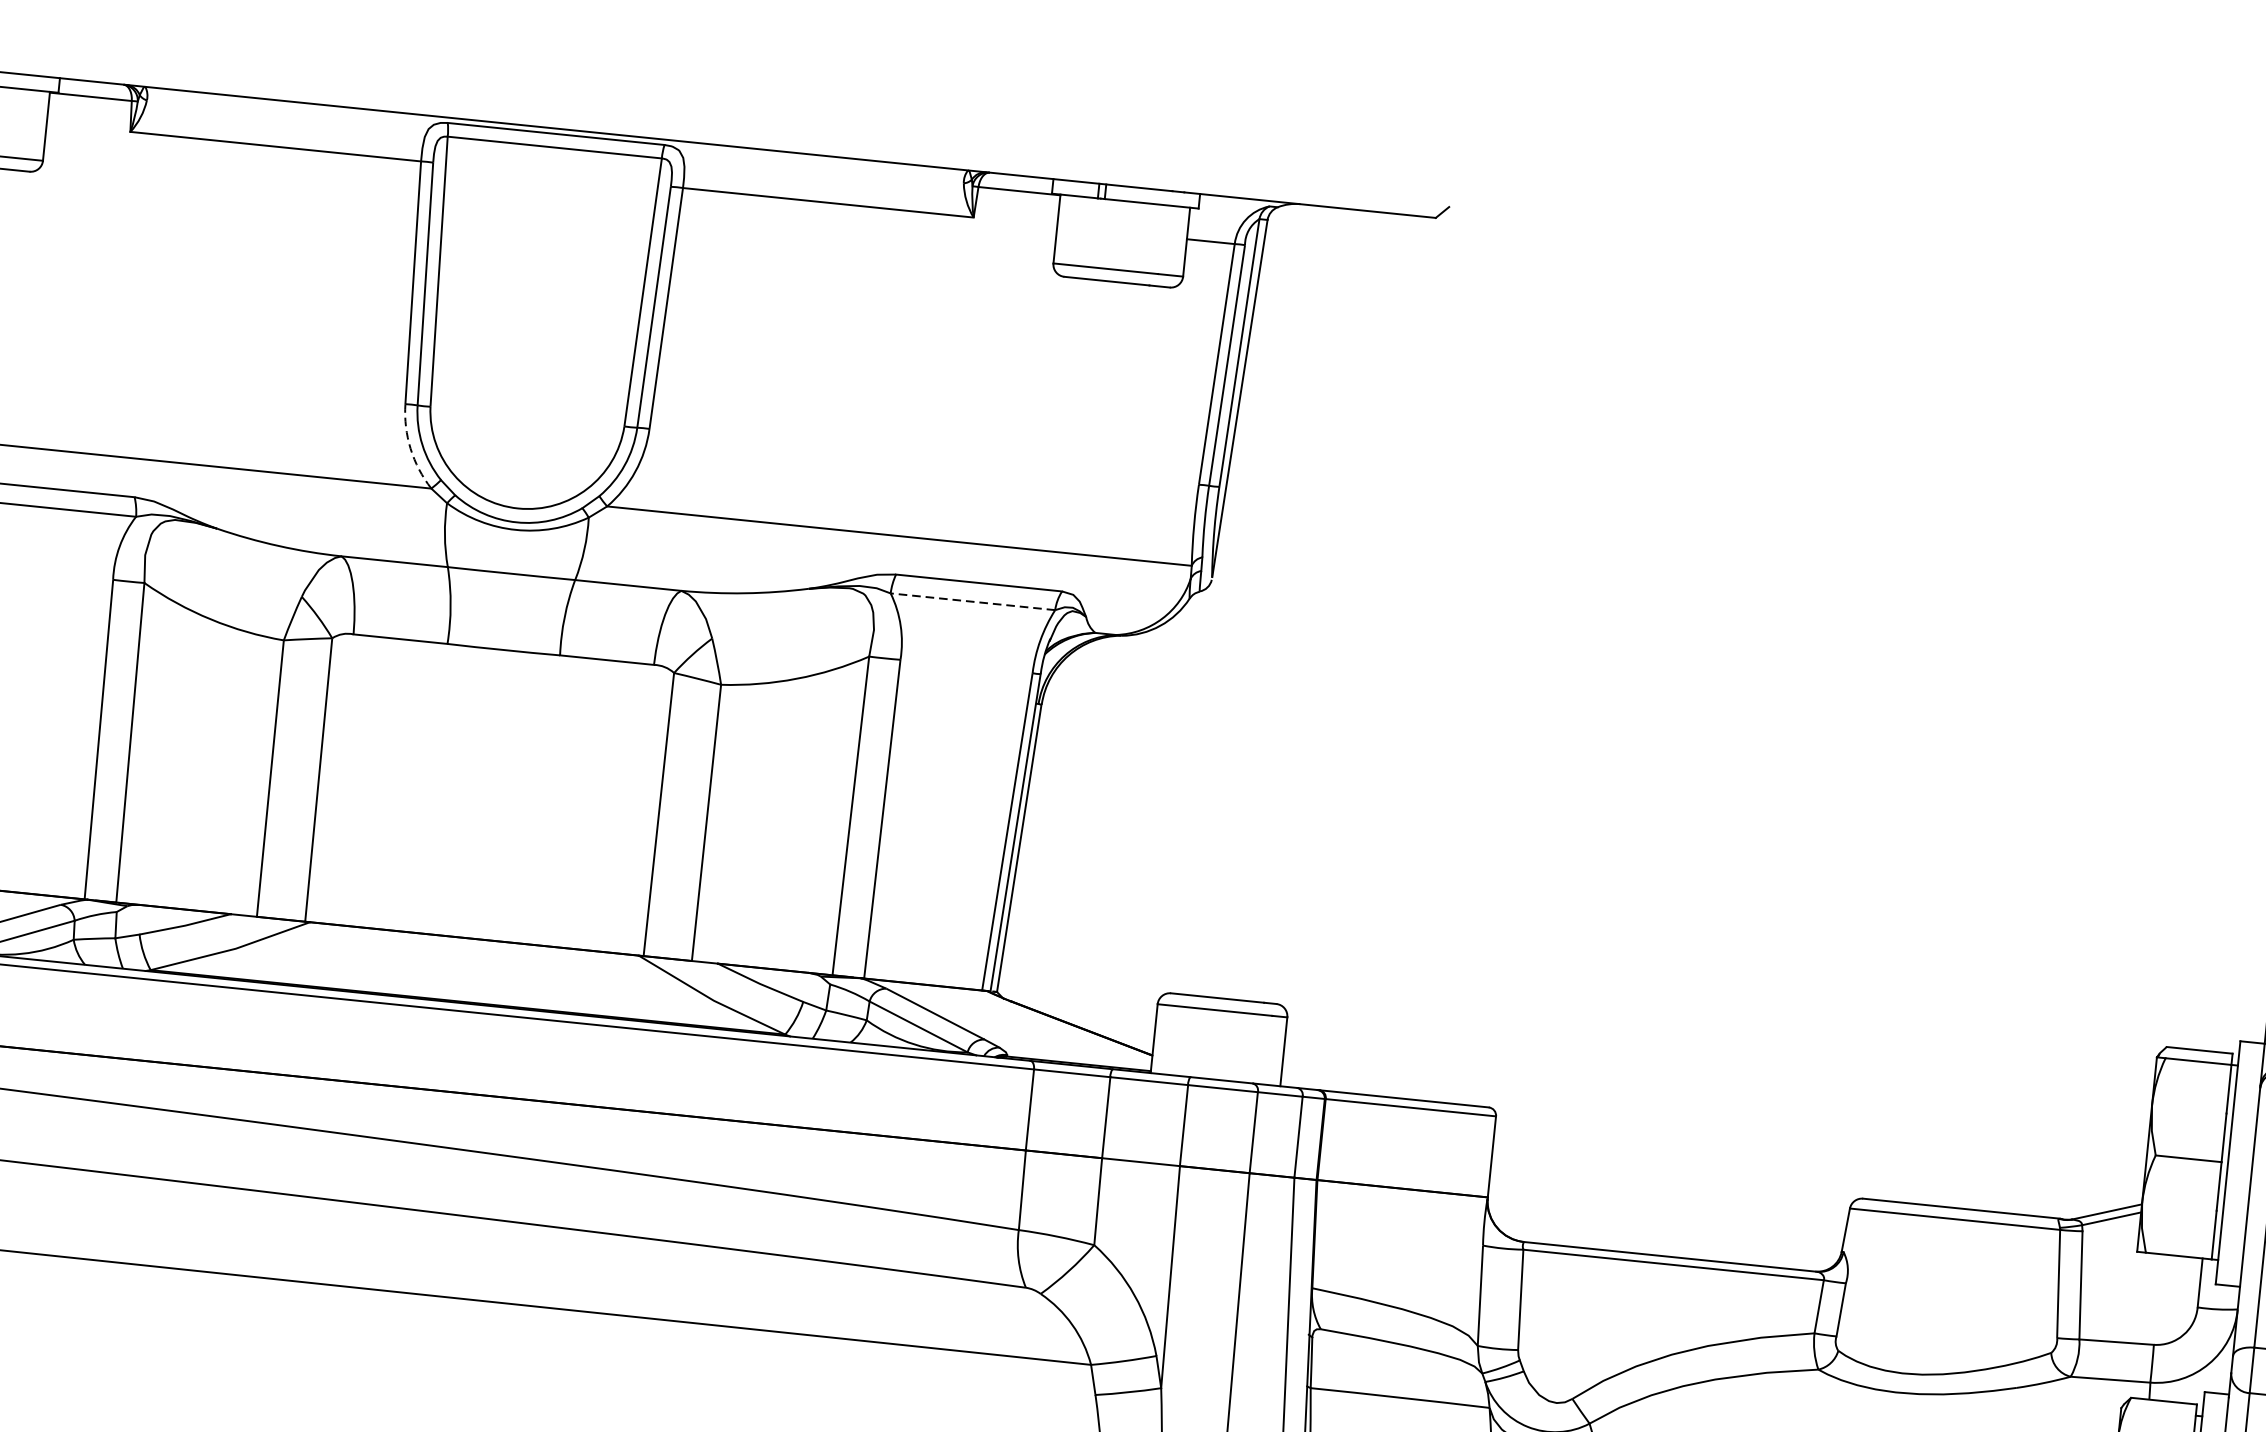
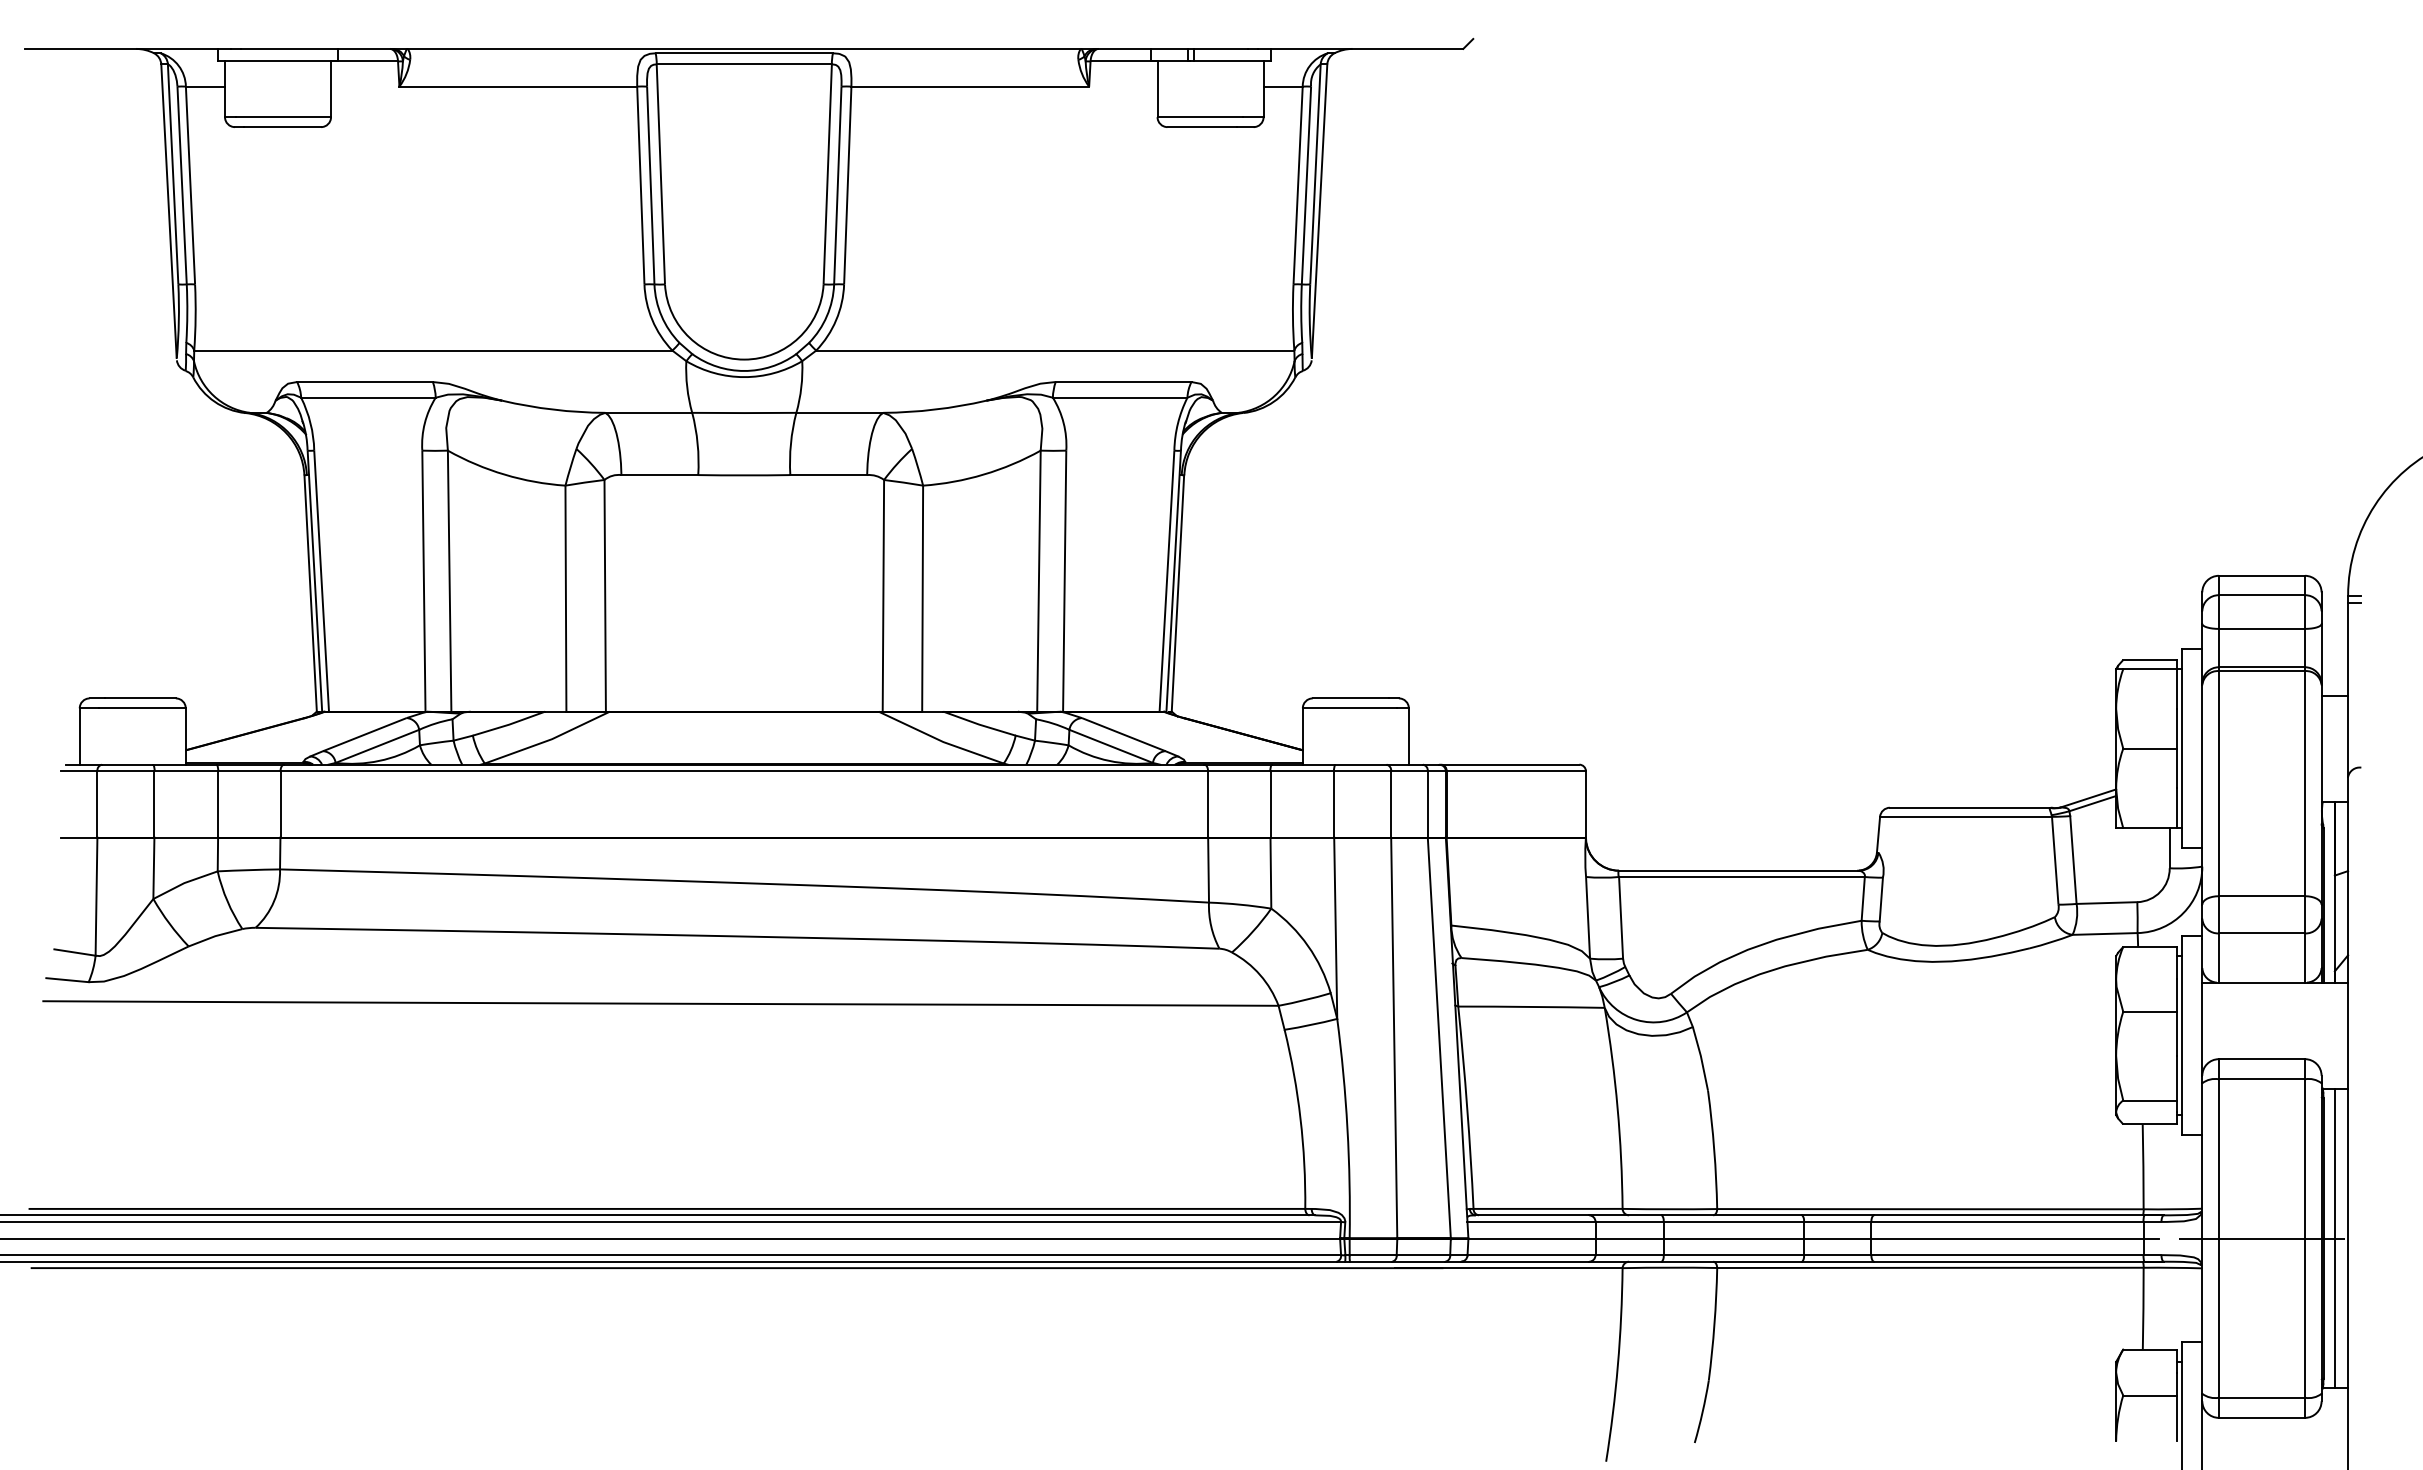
arc: (410, 449) -> (652, 320), dashed -> solid
line: (972, 601) -> (1119, 397), dashed -> solid

